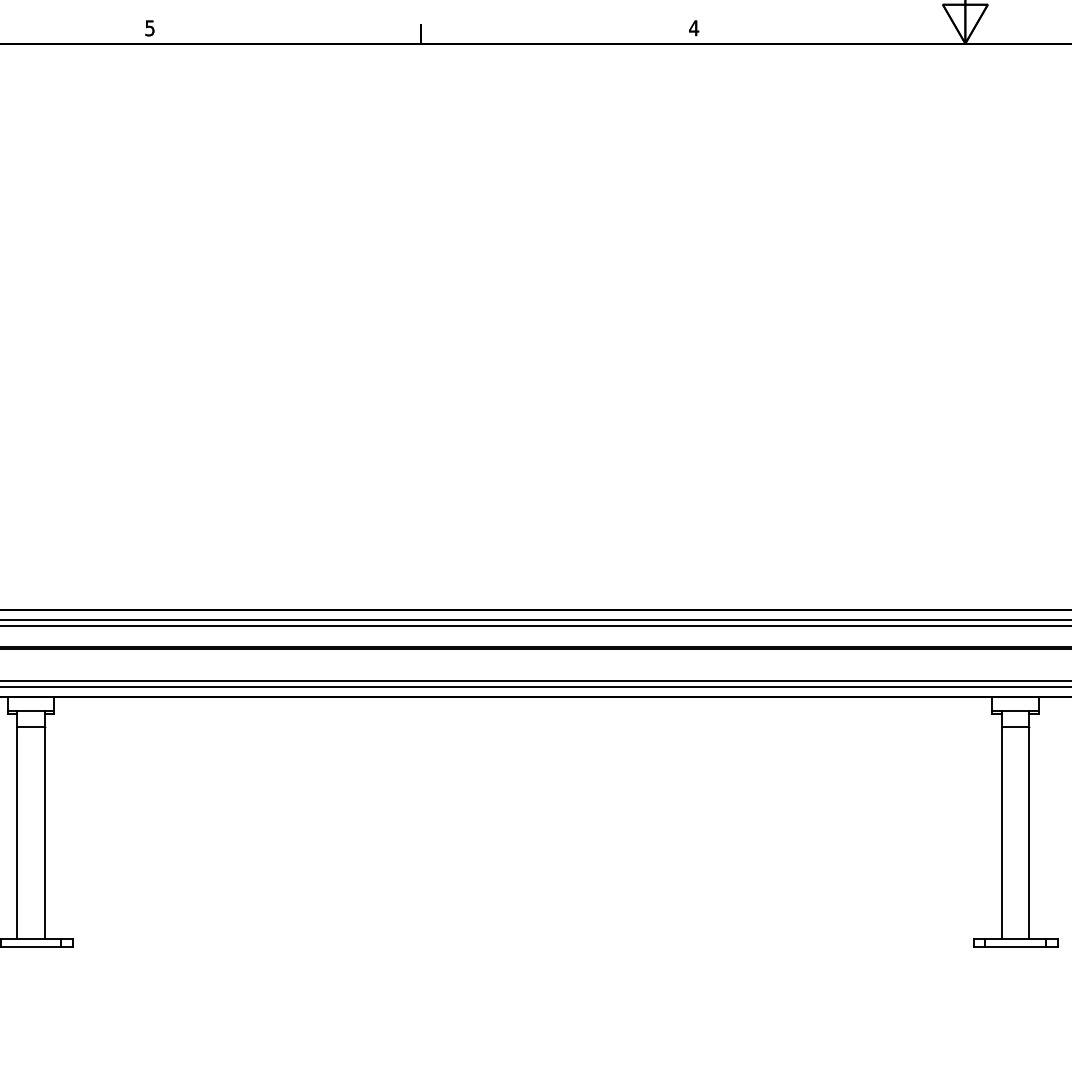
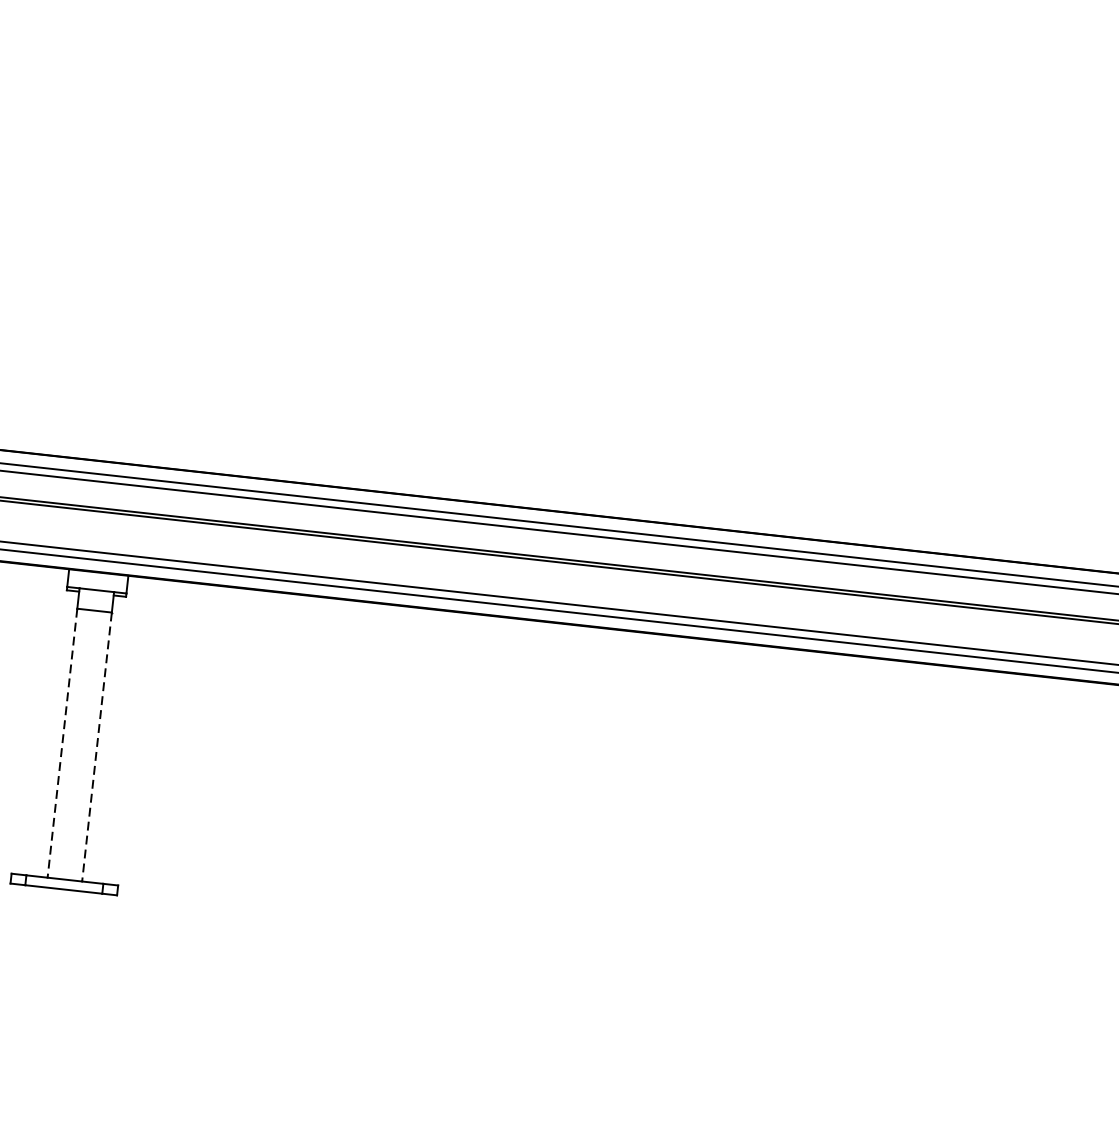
line: (17, 833) -> (62, 743), solid -> dashed
line: (44, 833) -> (96, 747), solid -> dashed

